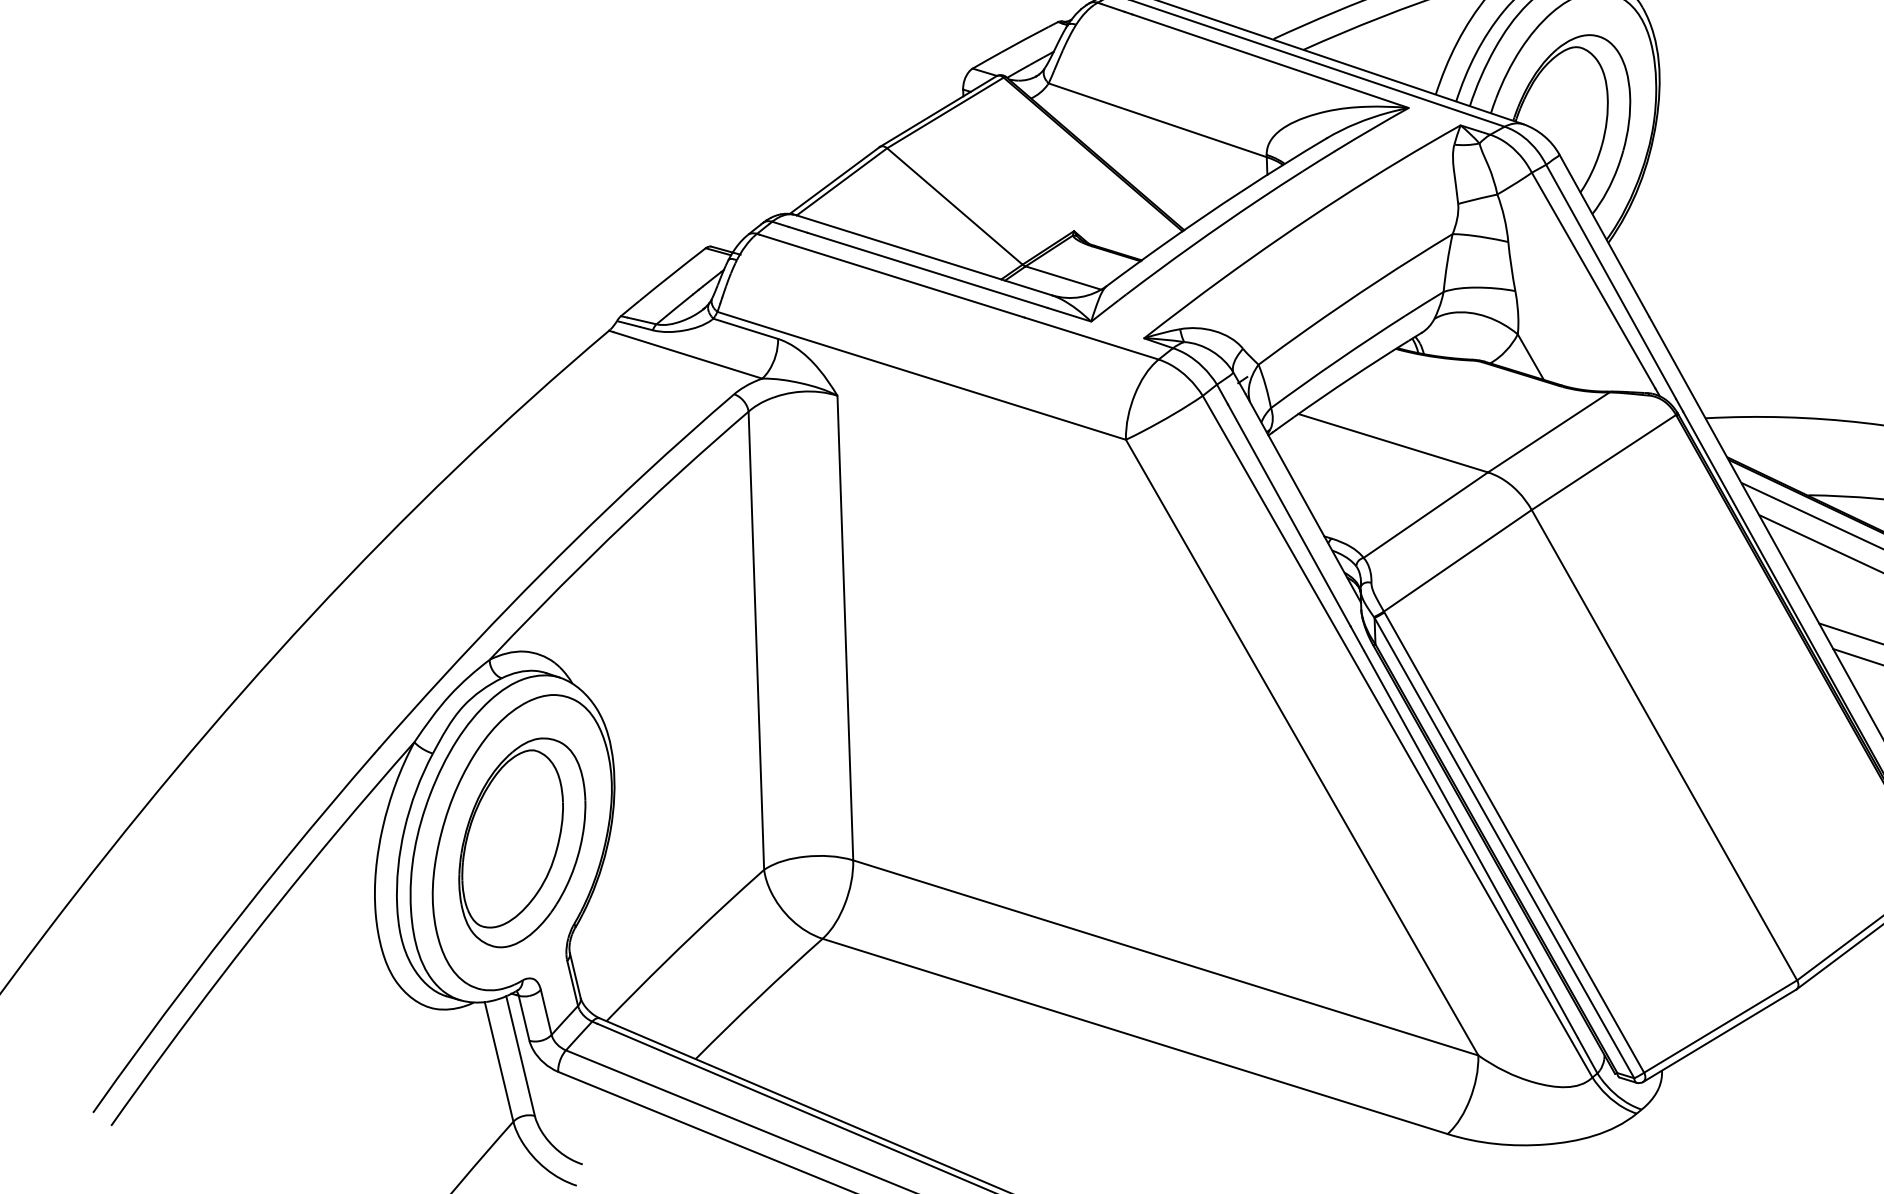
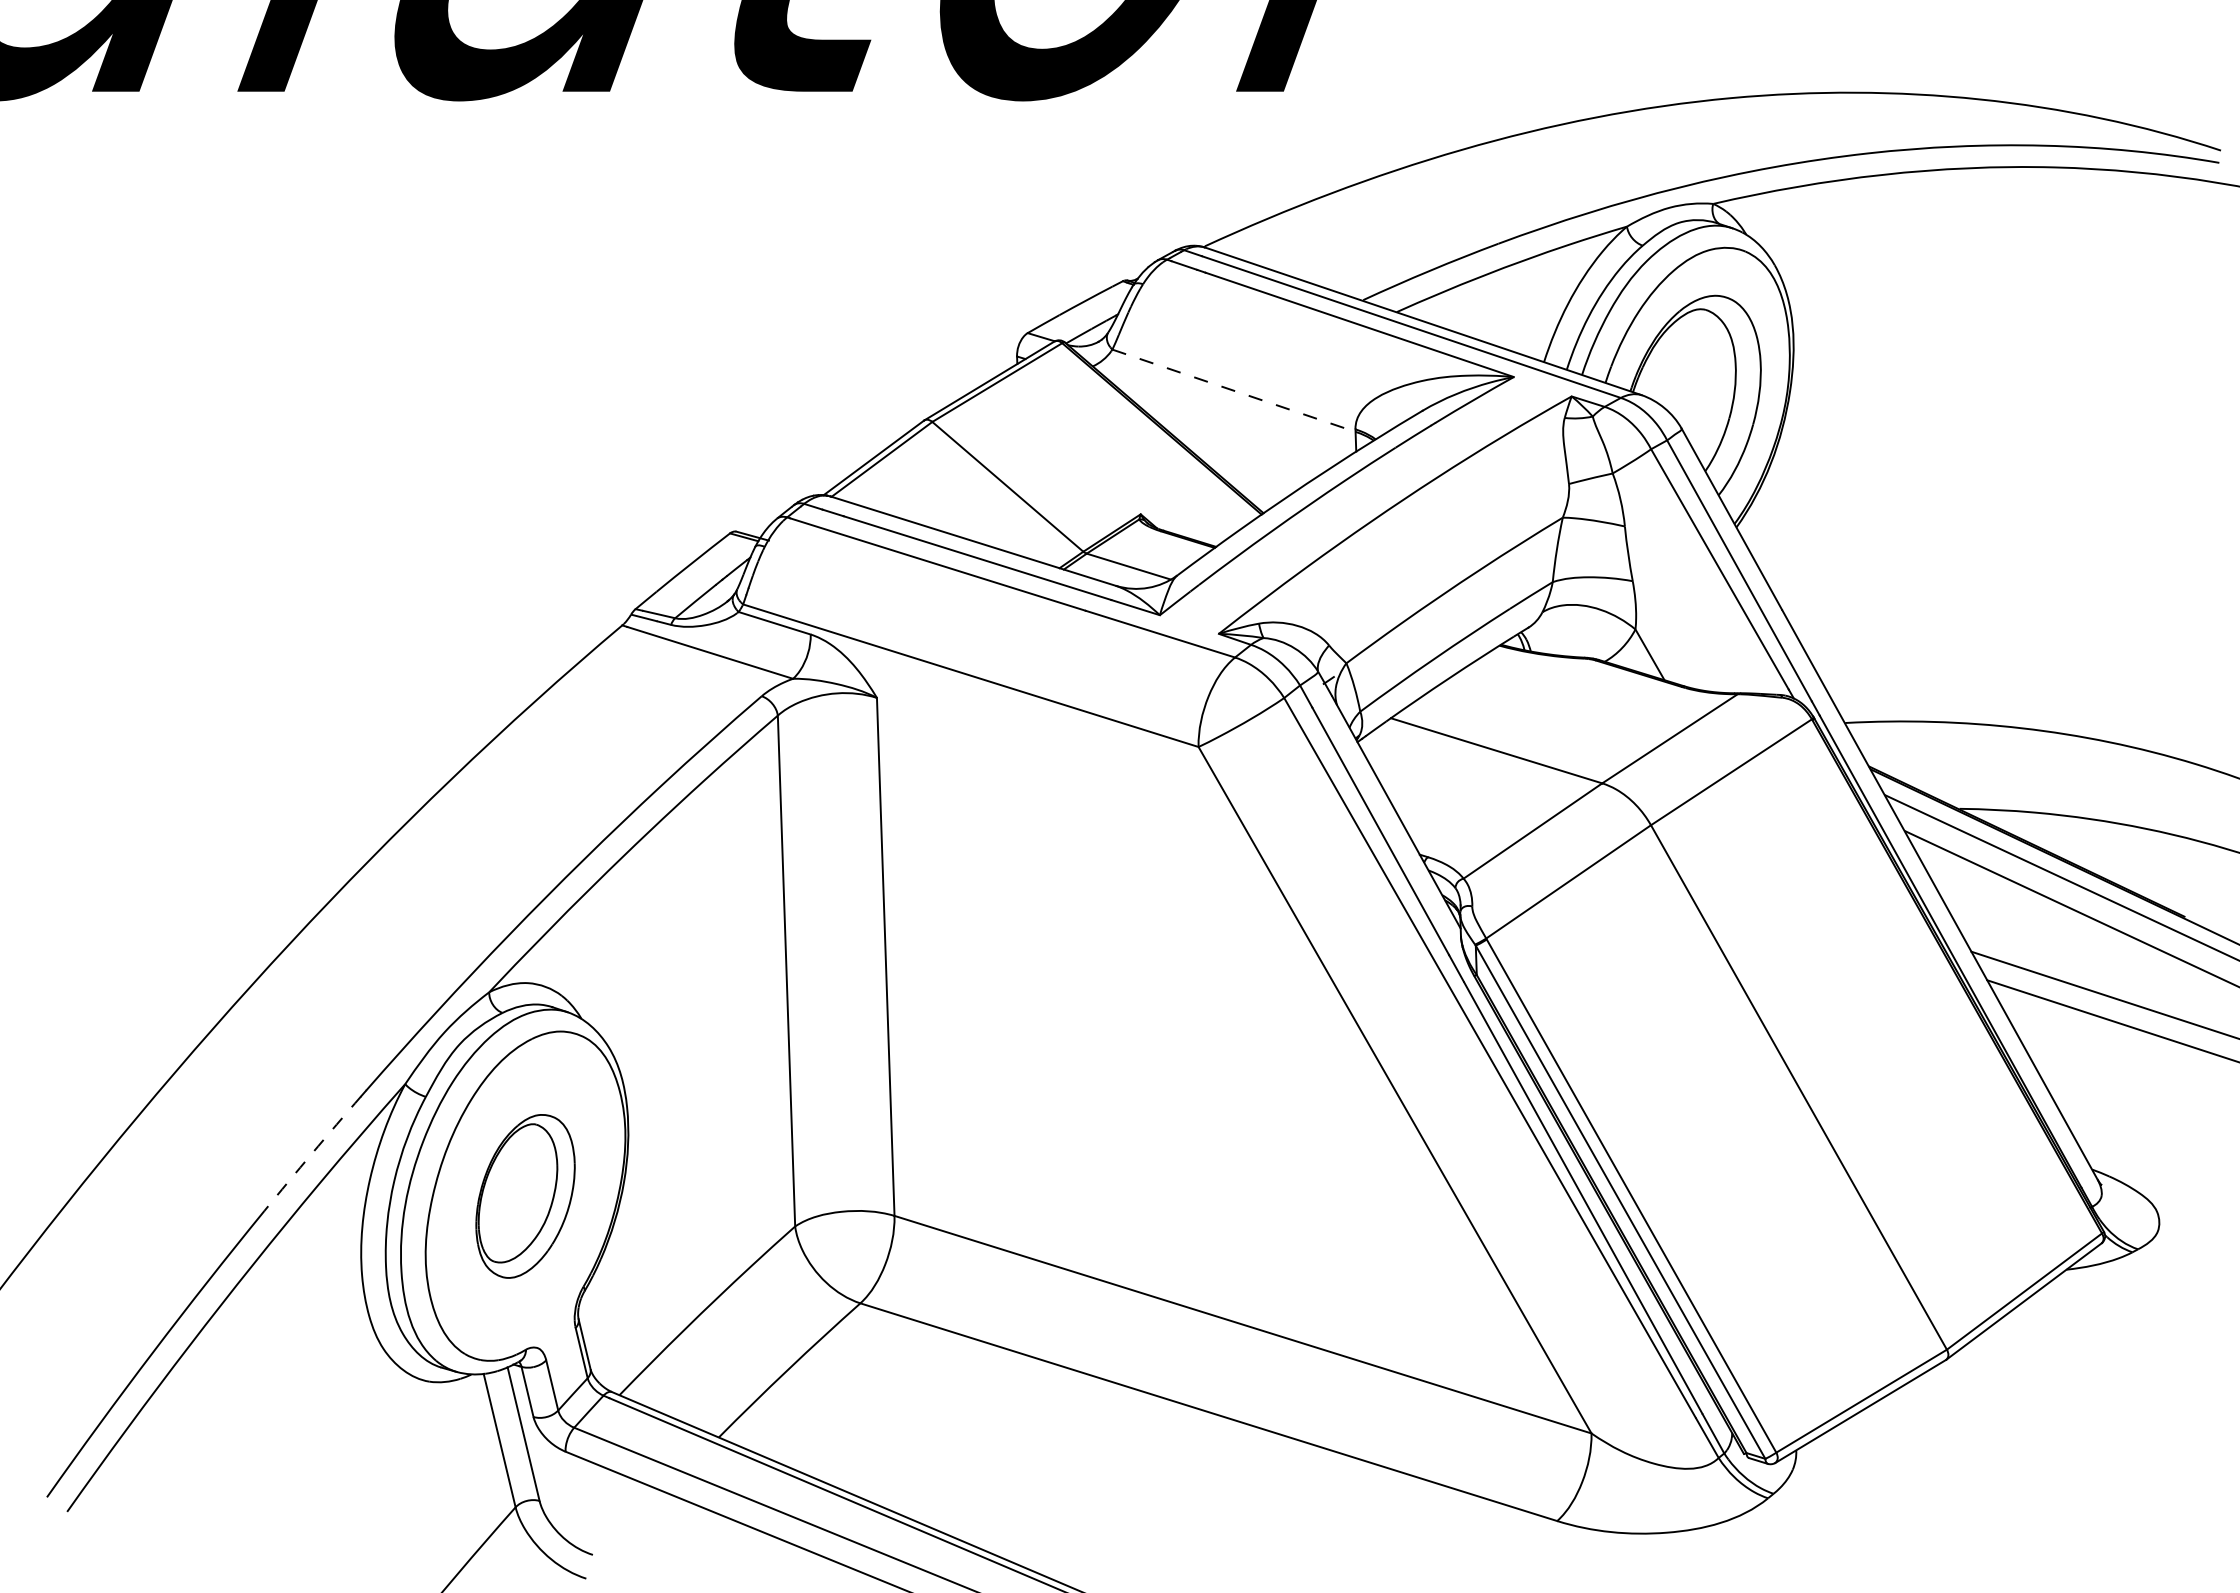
line: (1158, 120) -> (1234, 390), solid -> dashed
arc: (331, 804) -> (312, 1153), solid -> dashed
part: (522, 842) -> (525, 1196), size x0.7

